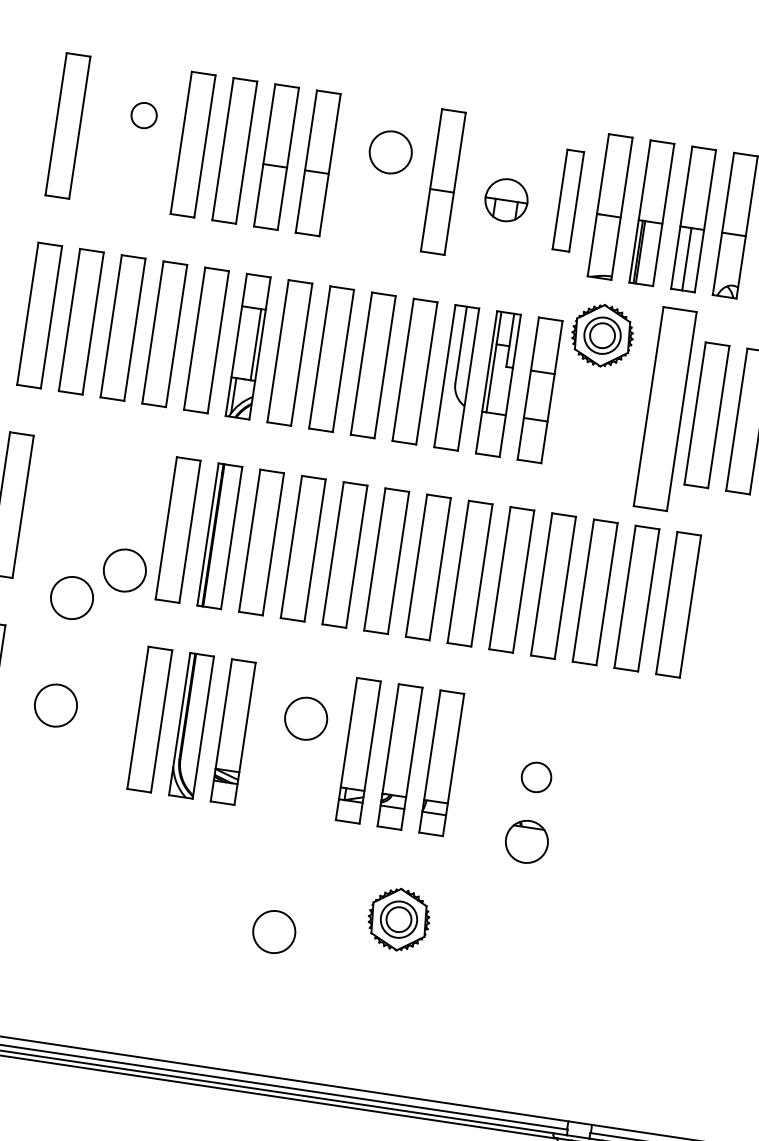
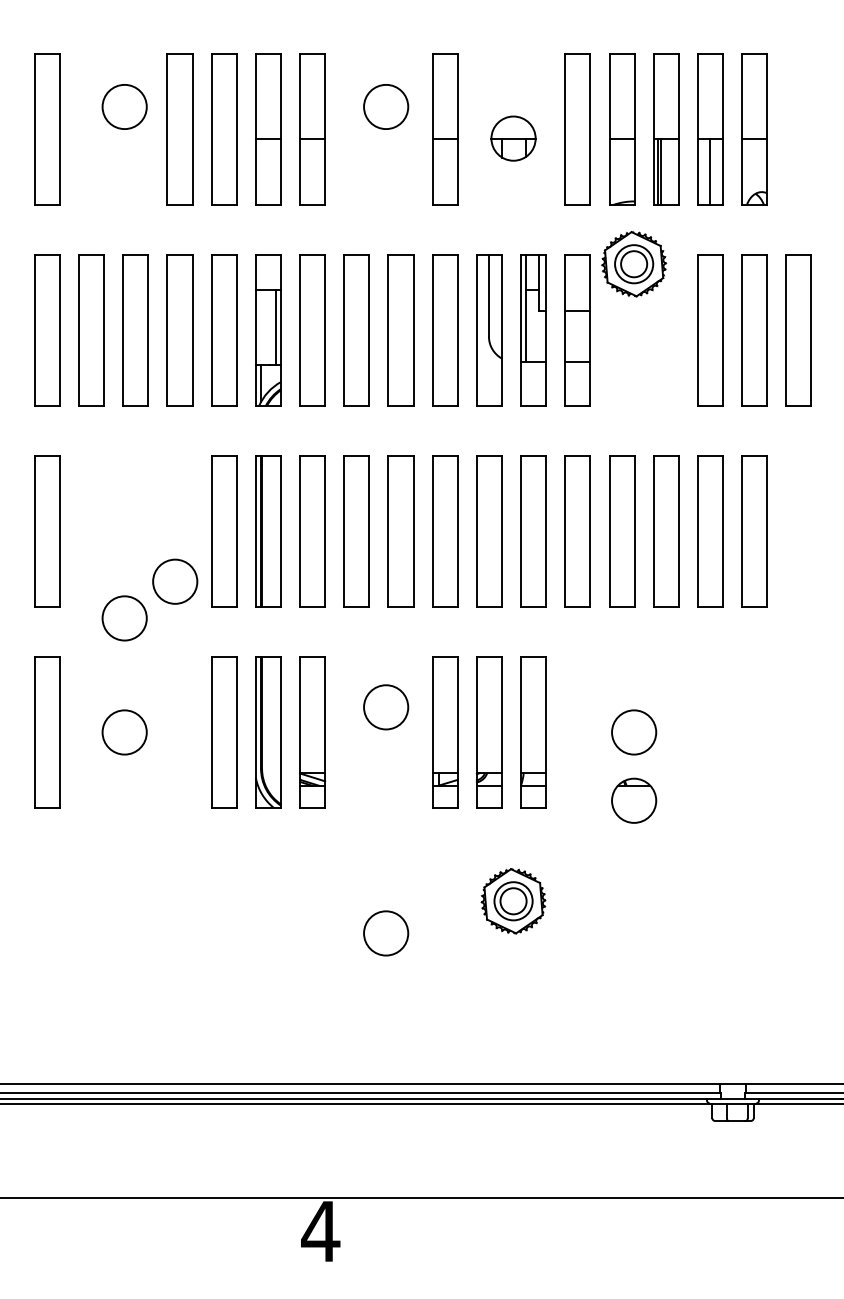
circle: (144, 115) -> (124, 106), size x1.67
part: (568, 200) -> (577, 129), size x1.43
part: (665, 409) -> (710, 330), size x0.71
circle: (536, 777) -> (634, 732), size x1.43

